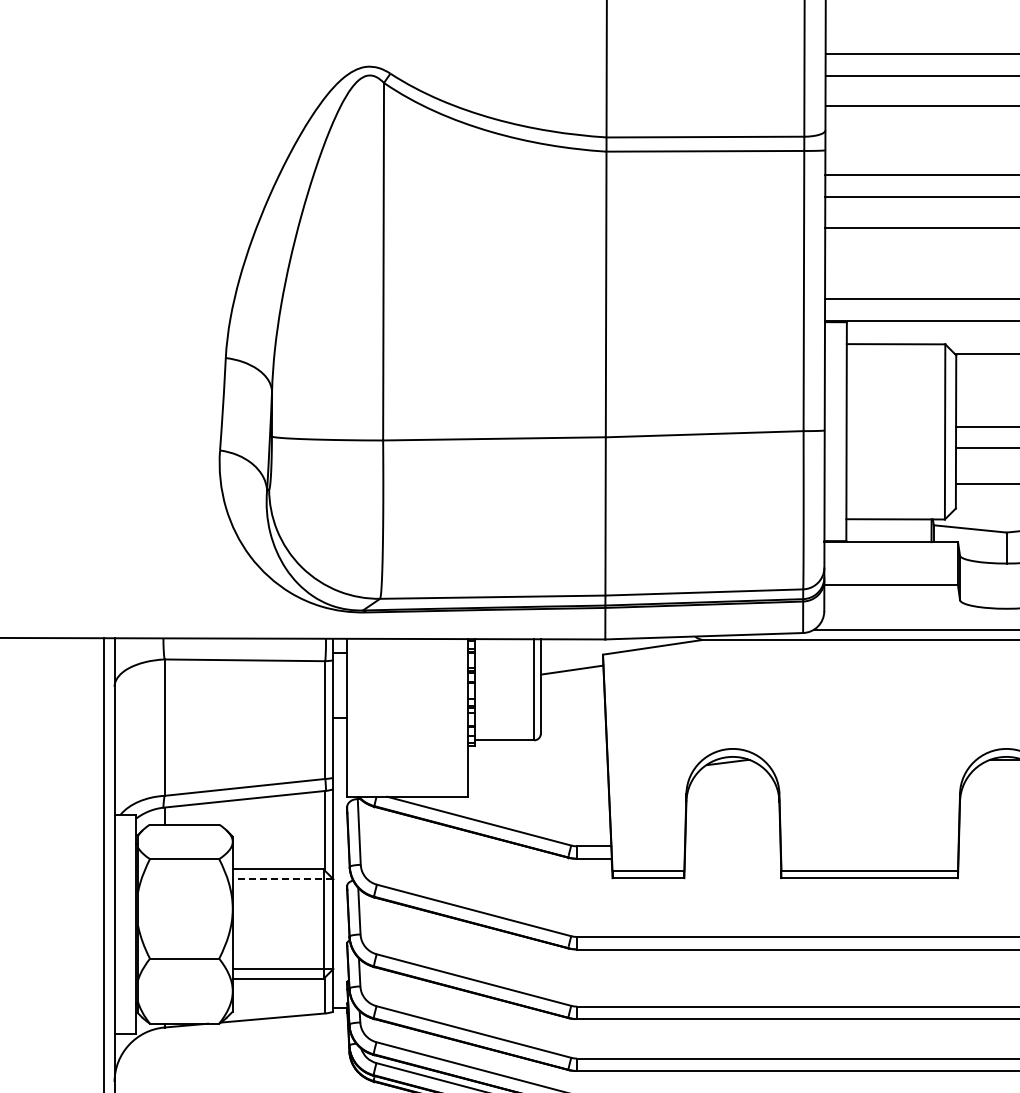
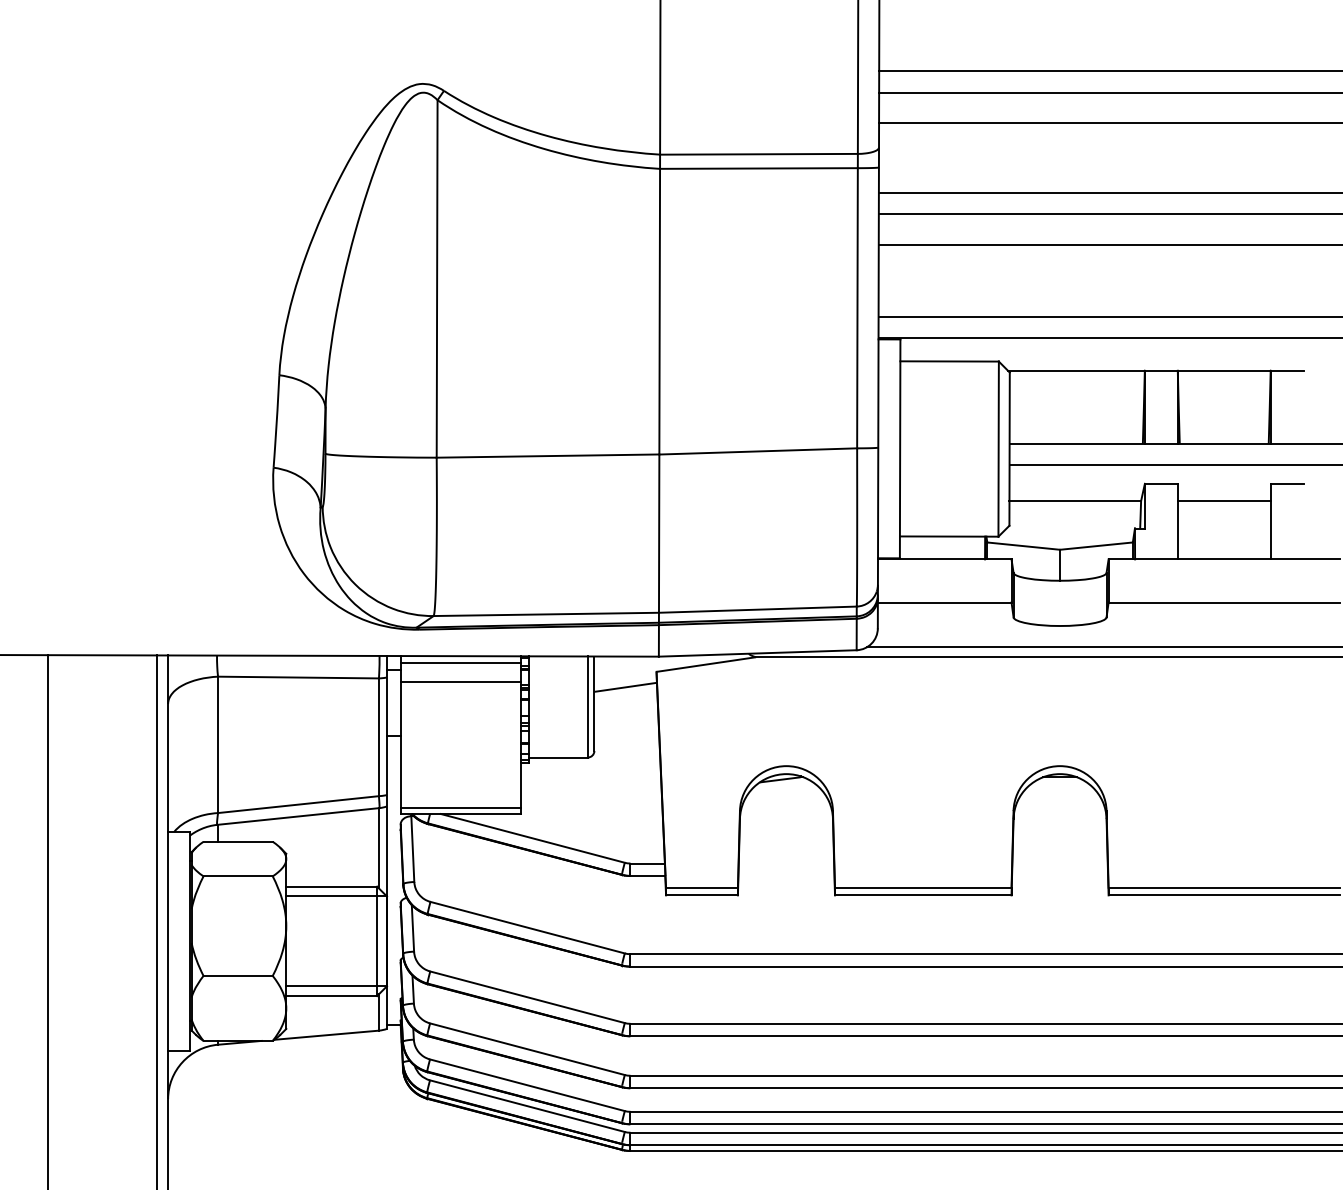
line: (406, 646) -> (460, 663), added
line: (406, 665) -> (460, 682), added
line: (406, 791) -> (460, 808), added
line: (282, 879) -> (336, 896), dashed -> solid

